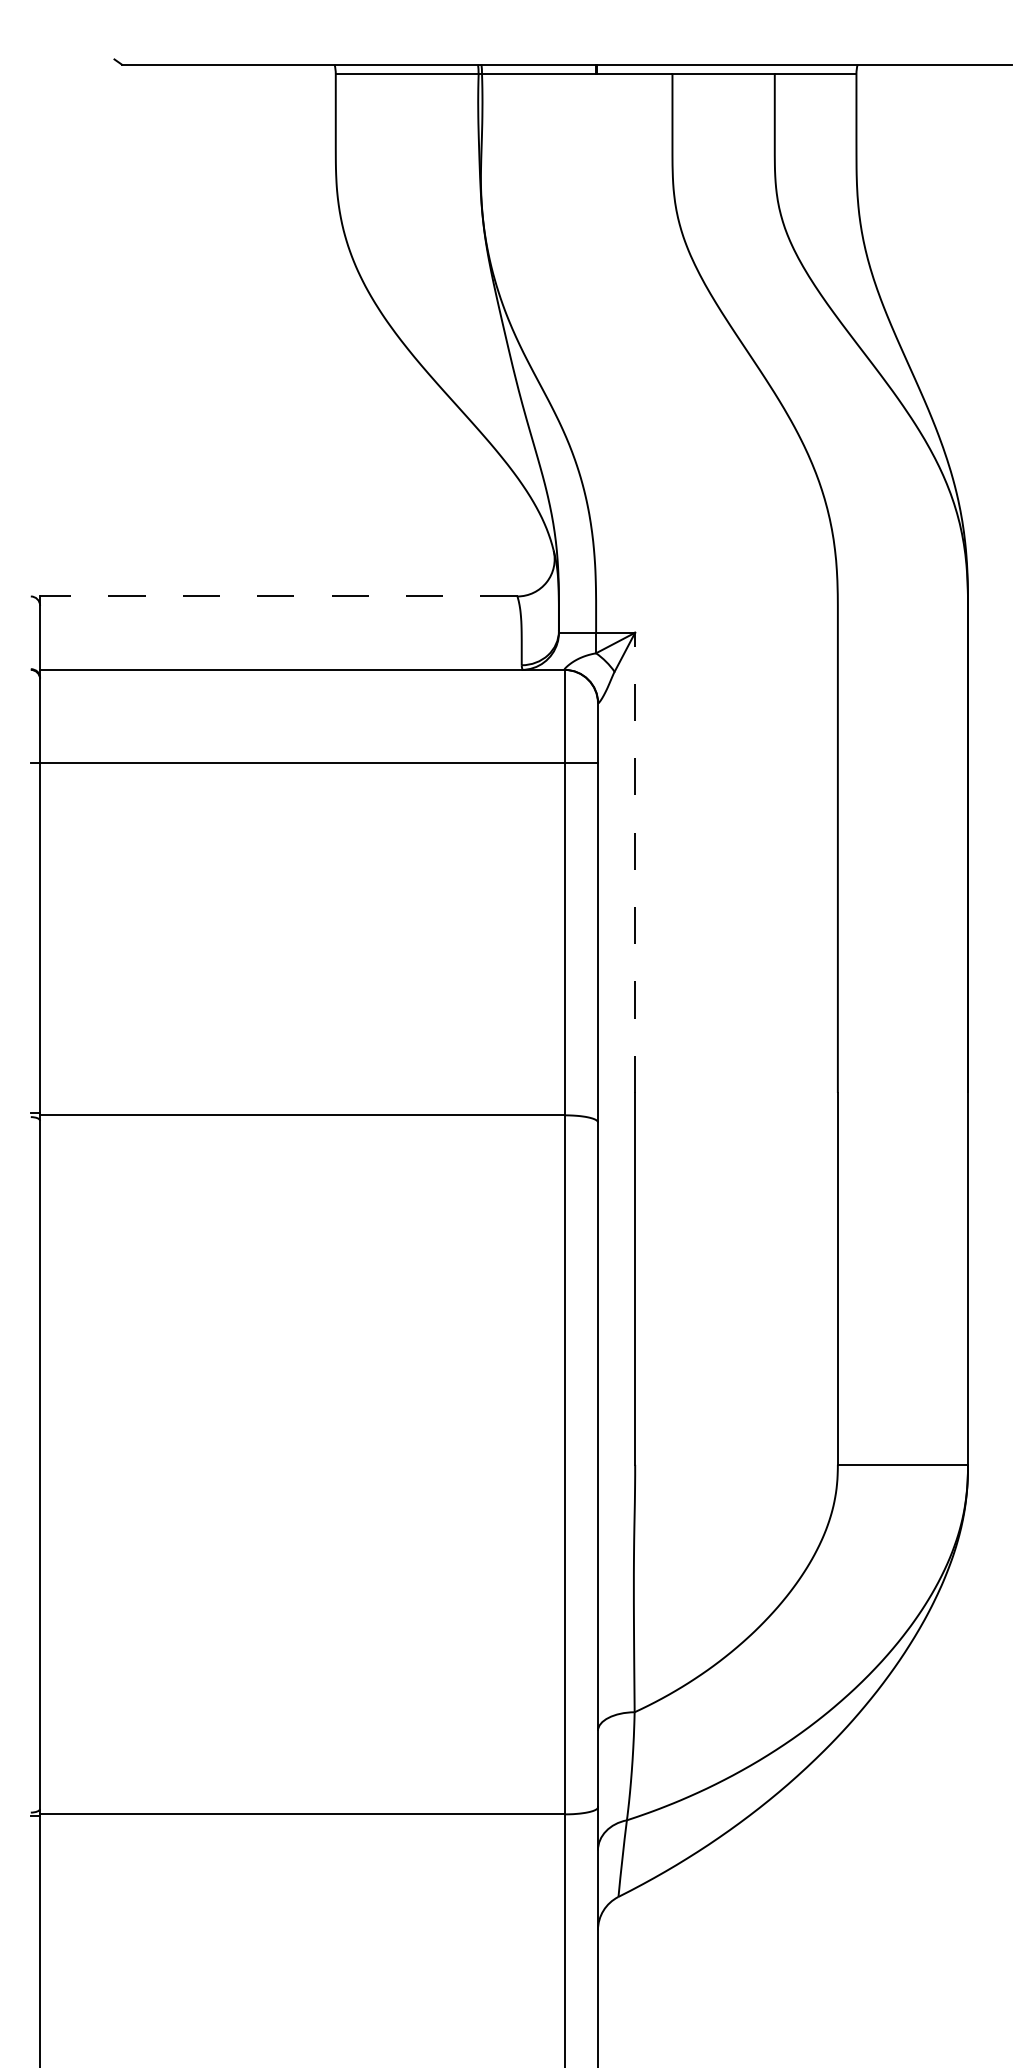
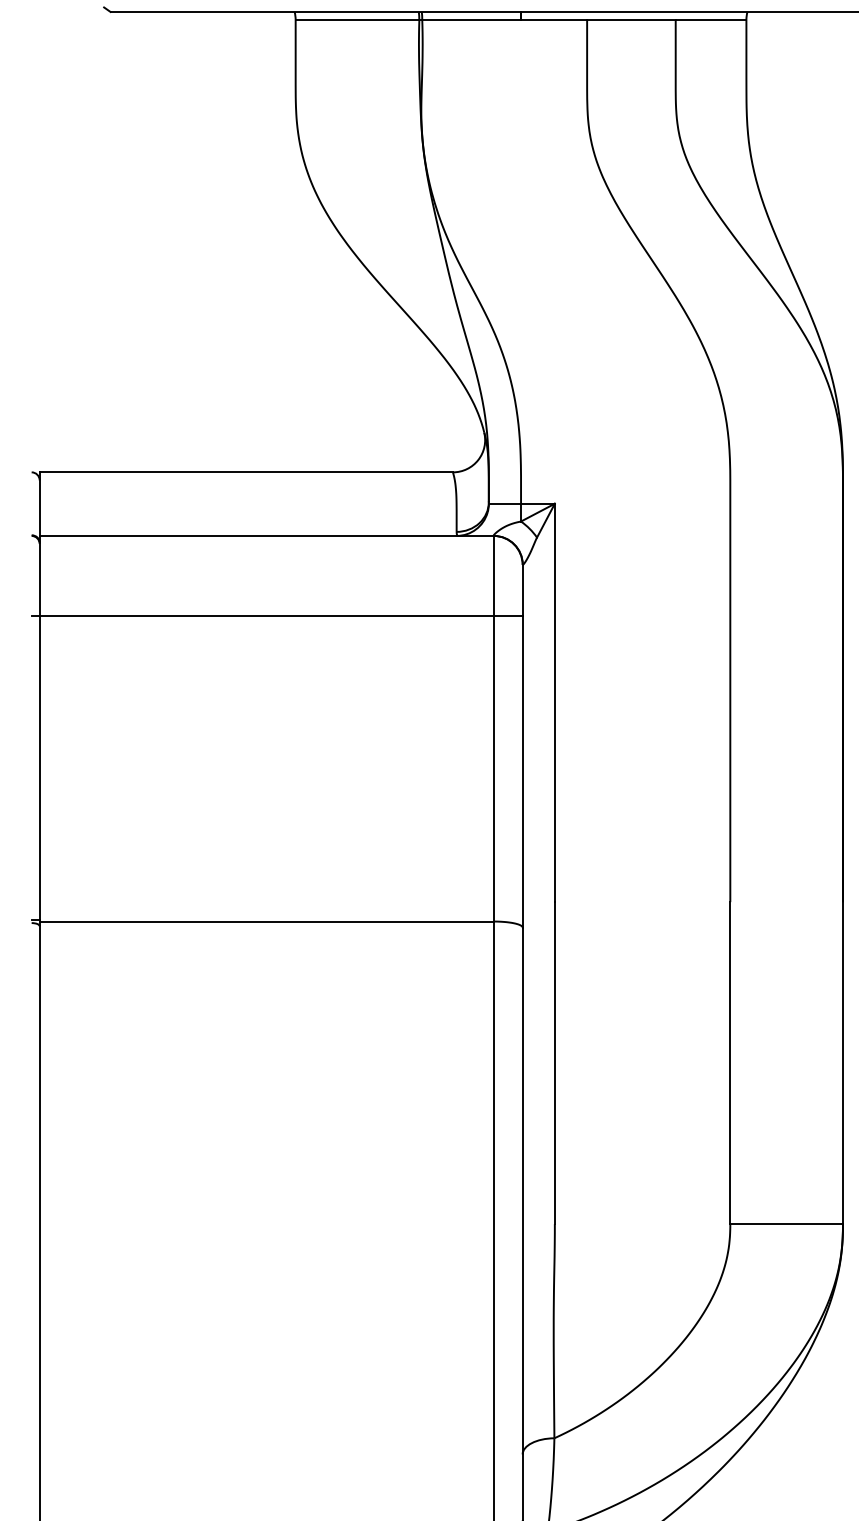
line: (278, 596) -> (246, 472), dashed -> solid
line: (635, 862) -> (555, 702), dashed -> solid

